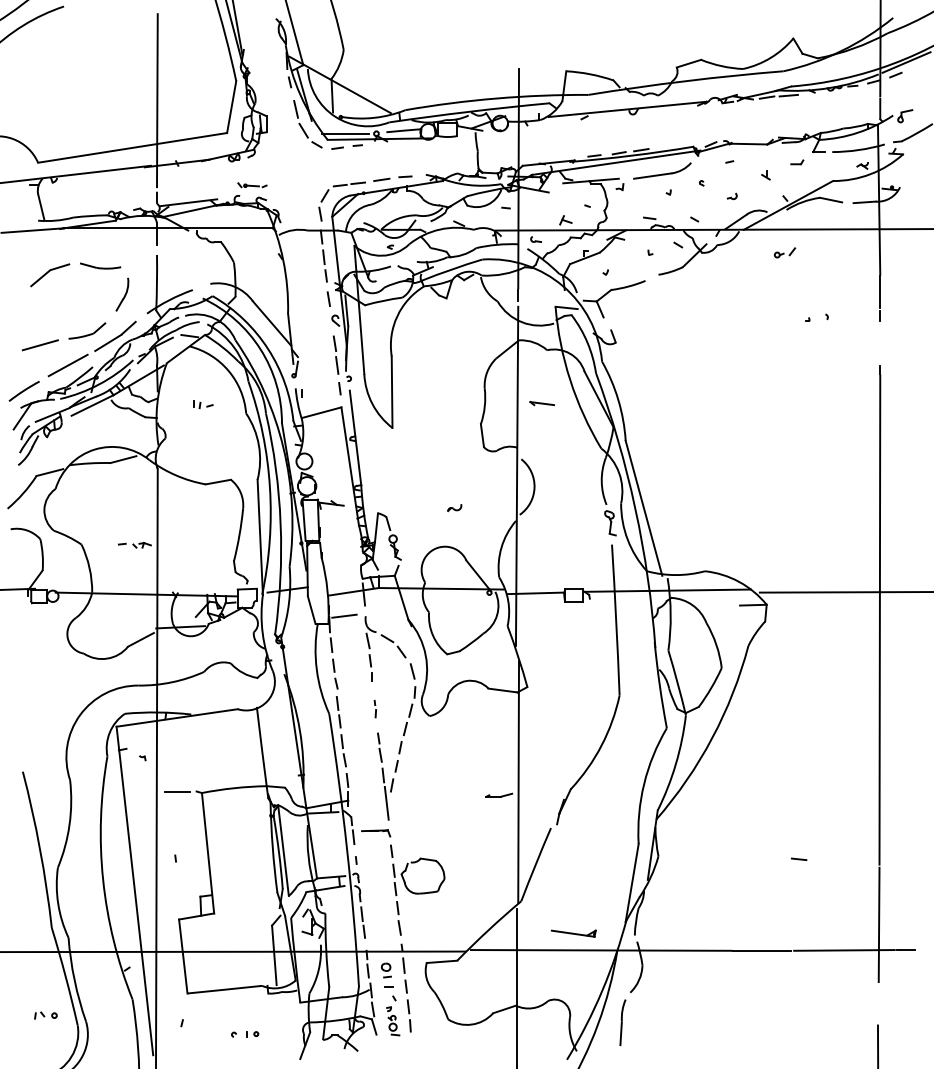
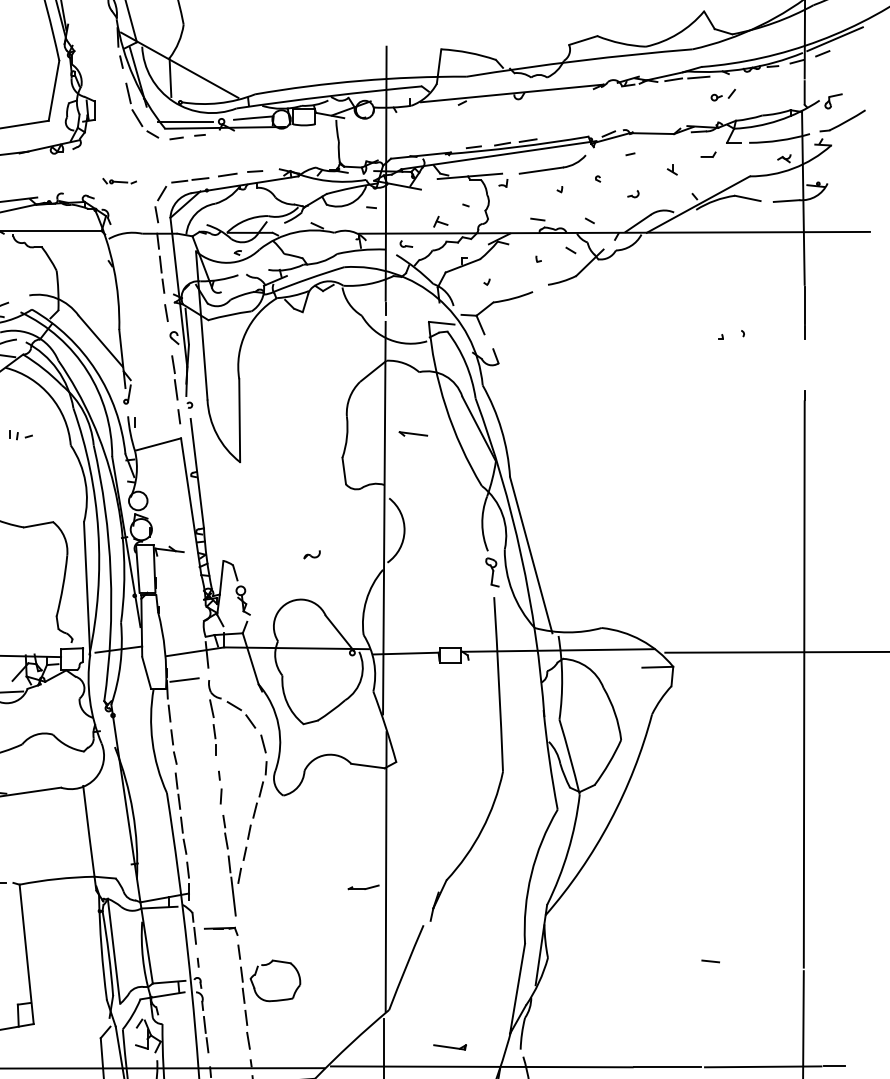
part: (252, 185) -> (119, 181), moved
part: (785, 252) -> (723, 94), moved
part: (375, 708) -> (220, 786), size x1.67
part: (573, 933) -> (449, 1047), size x0.62

